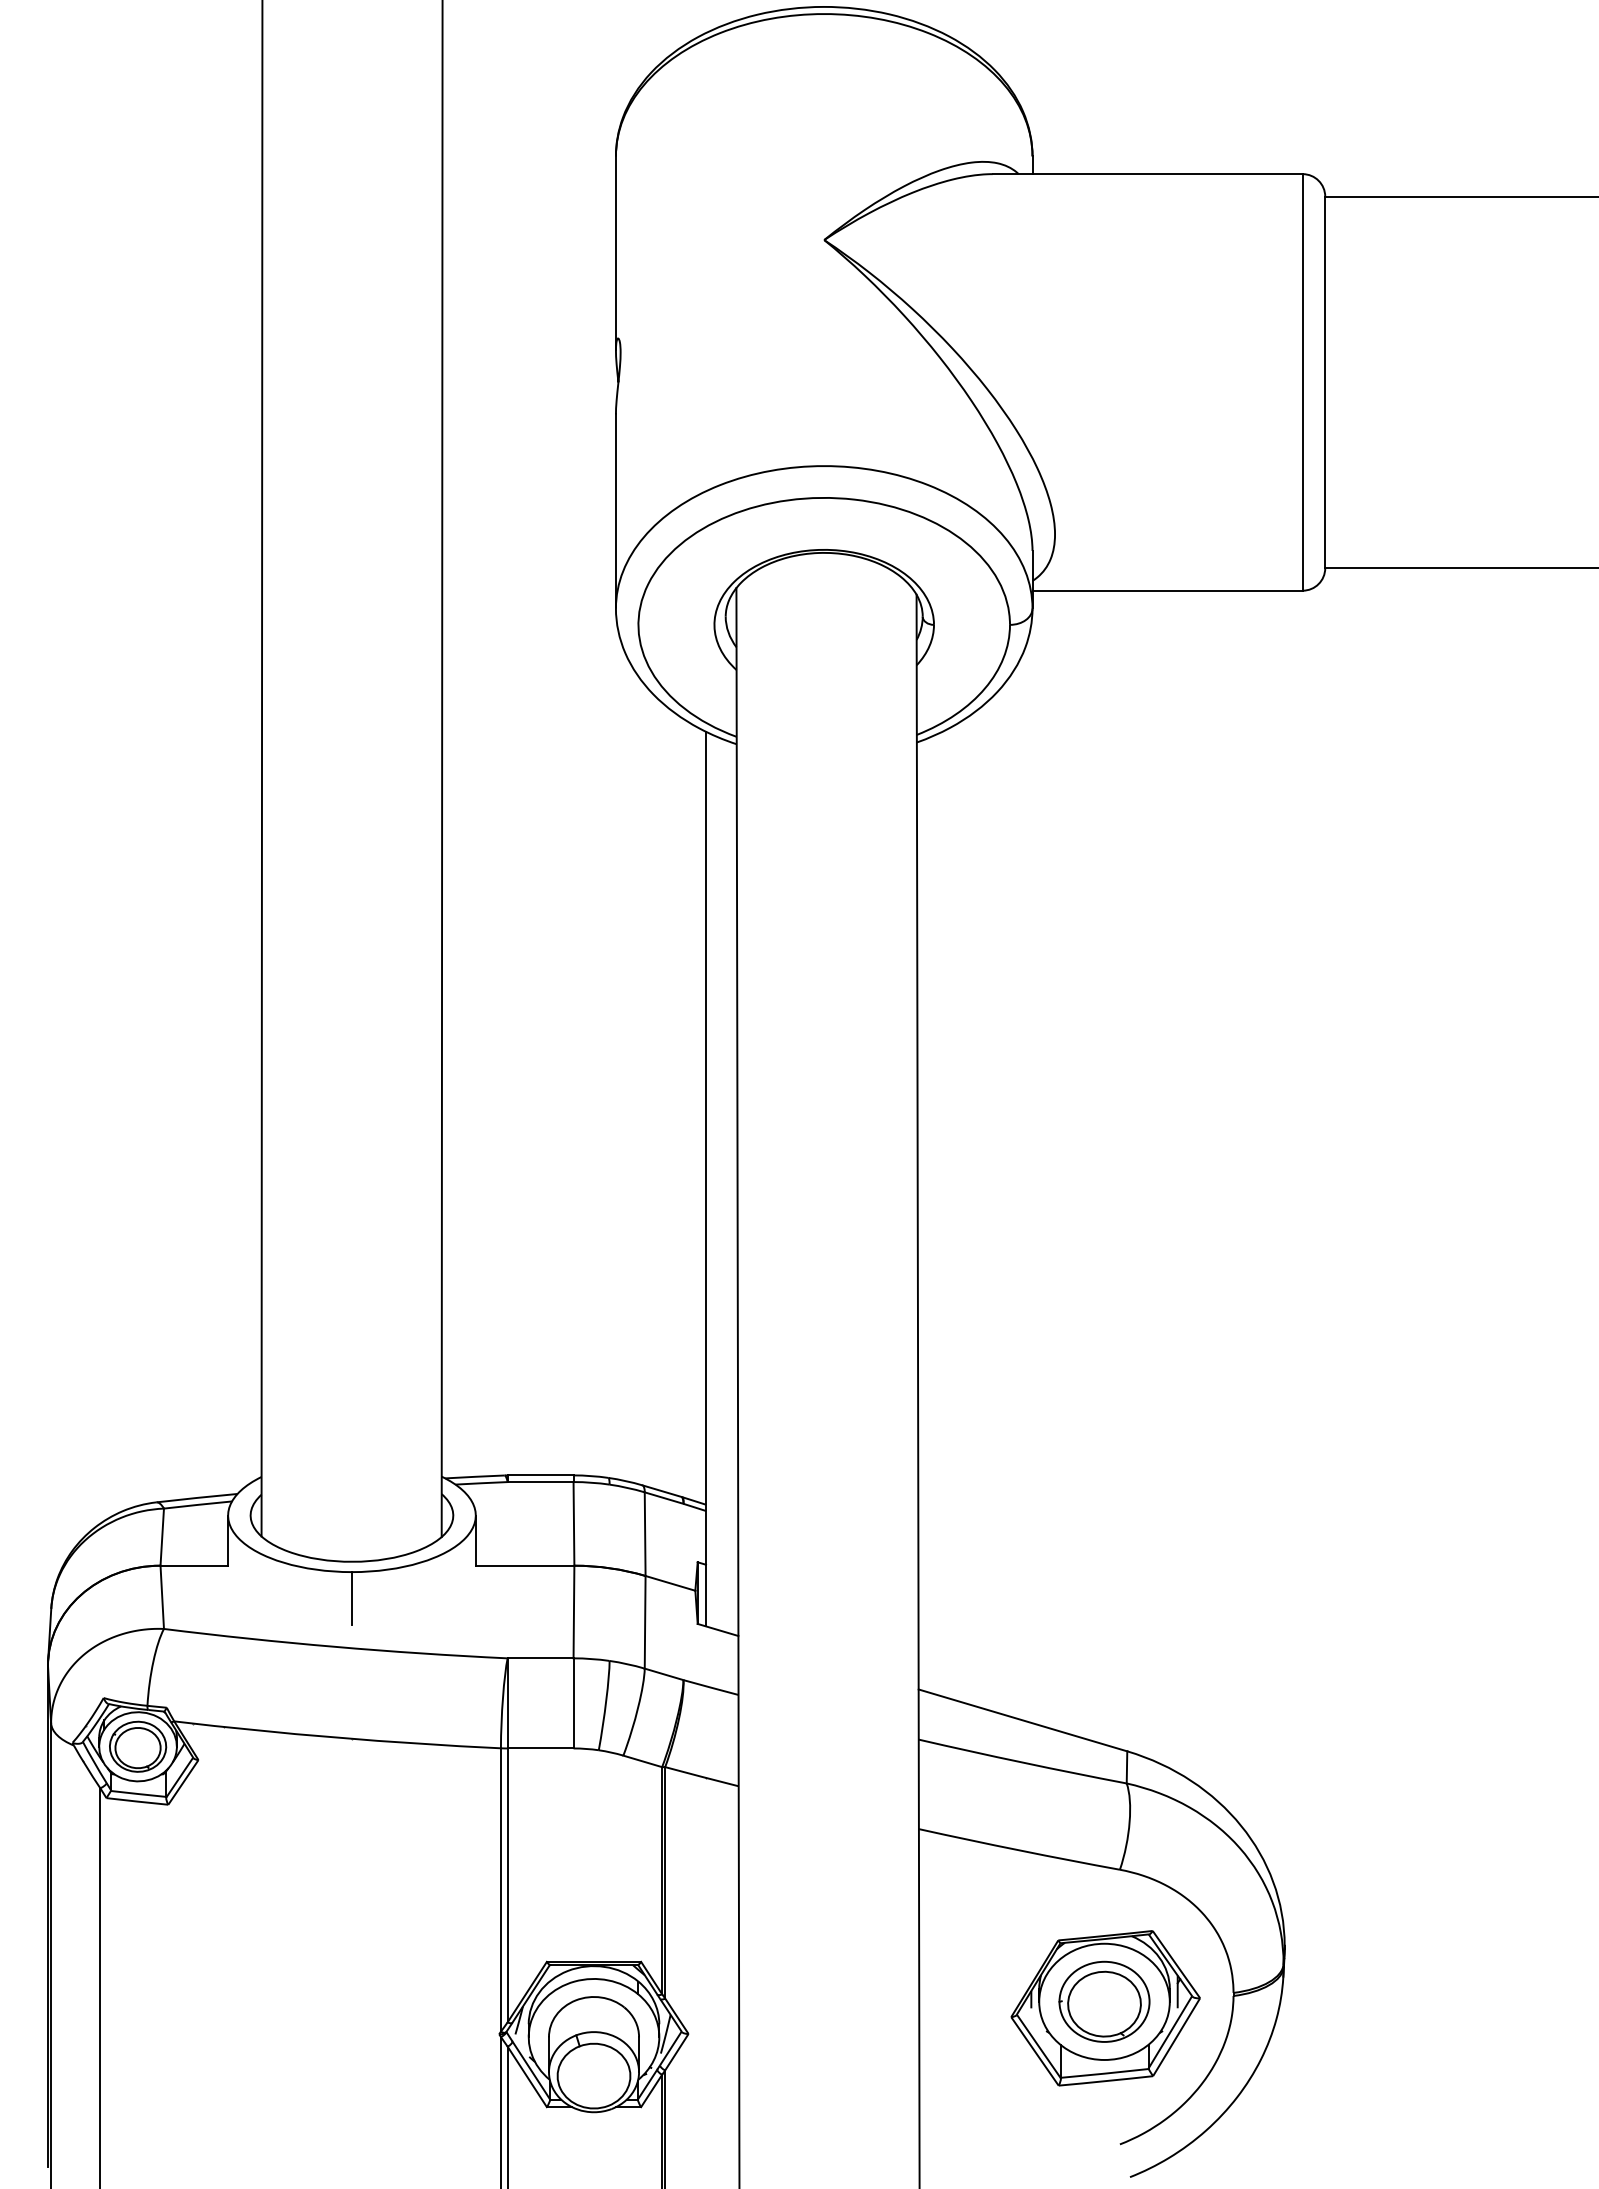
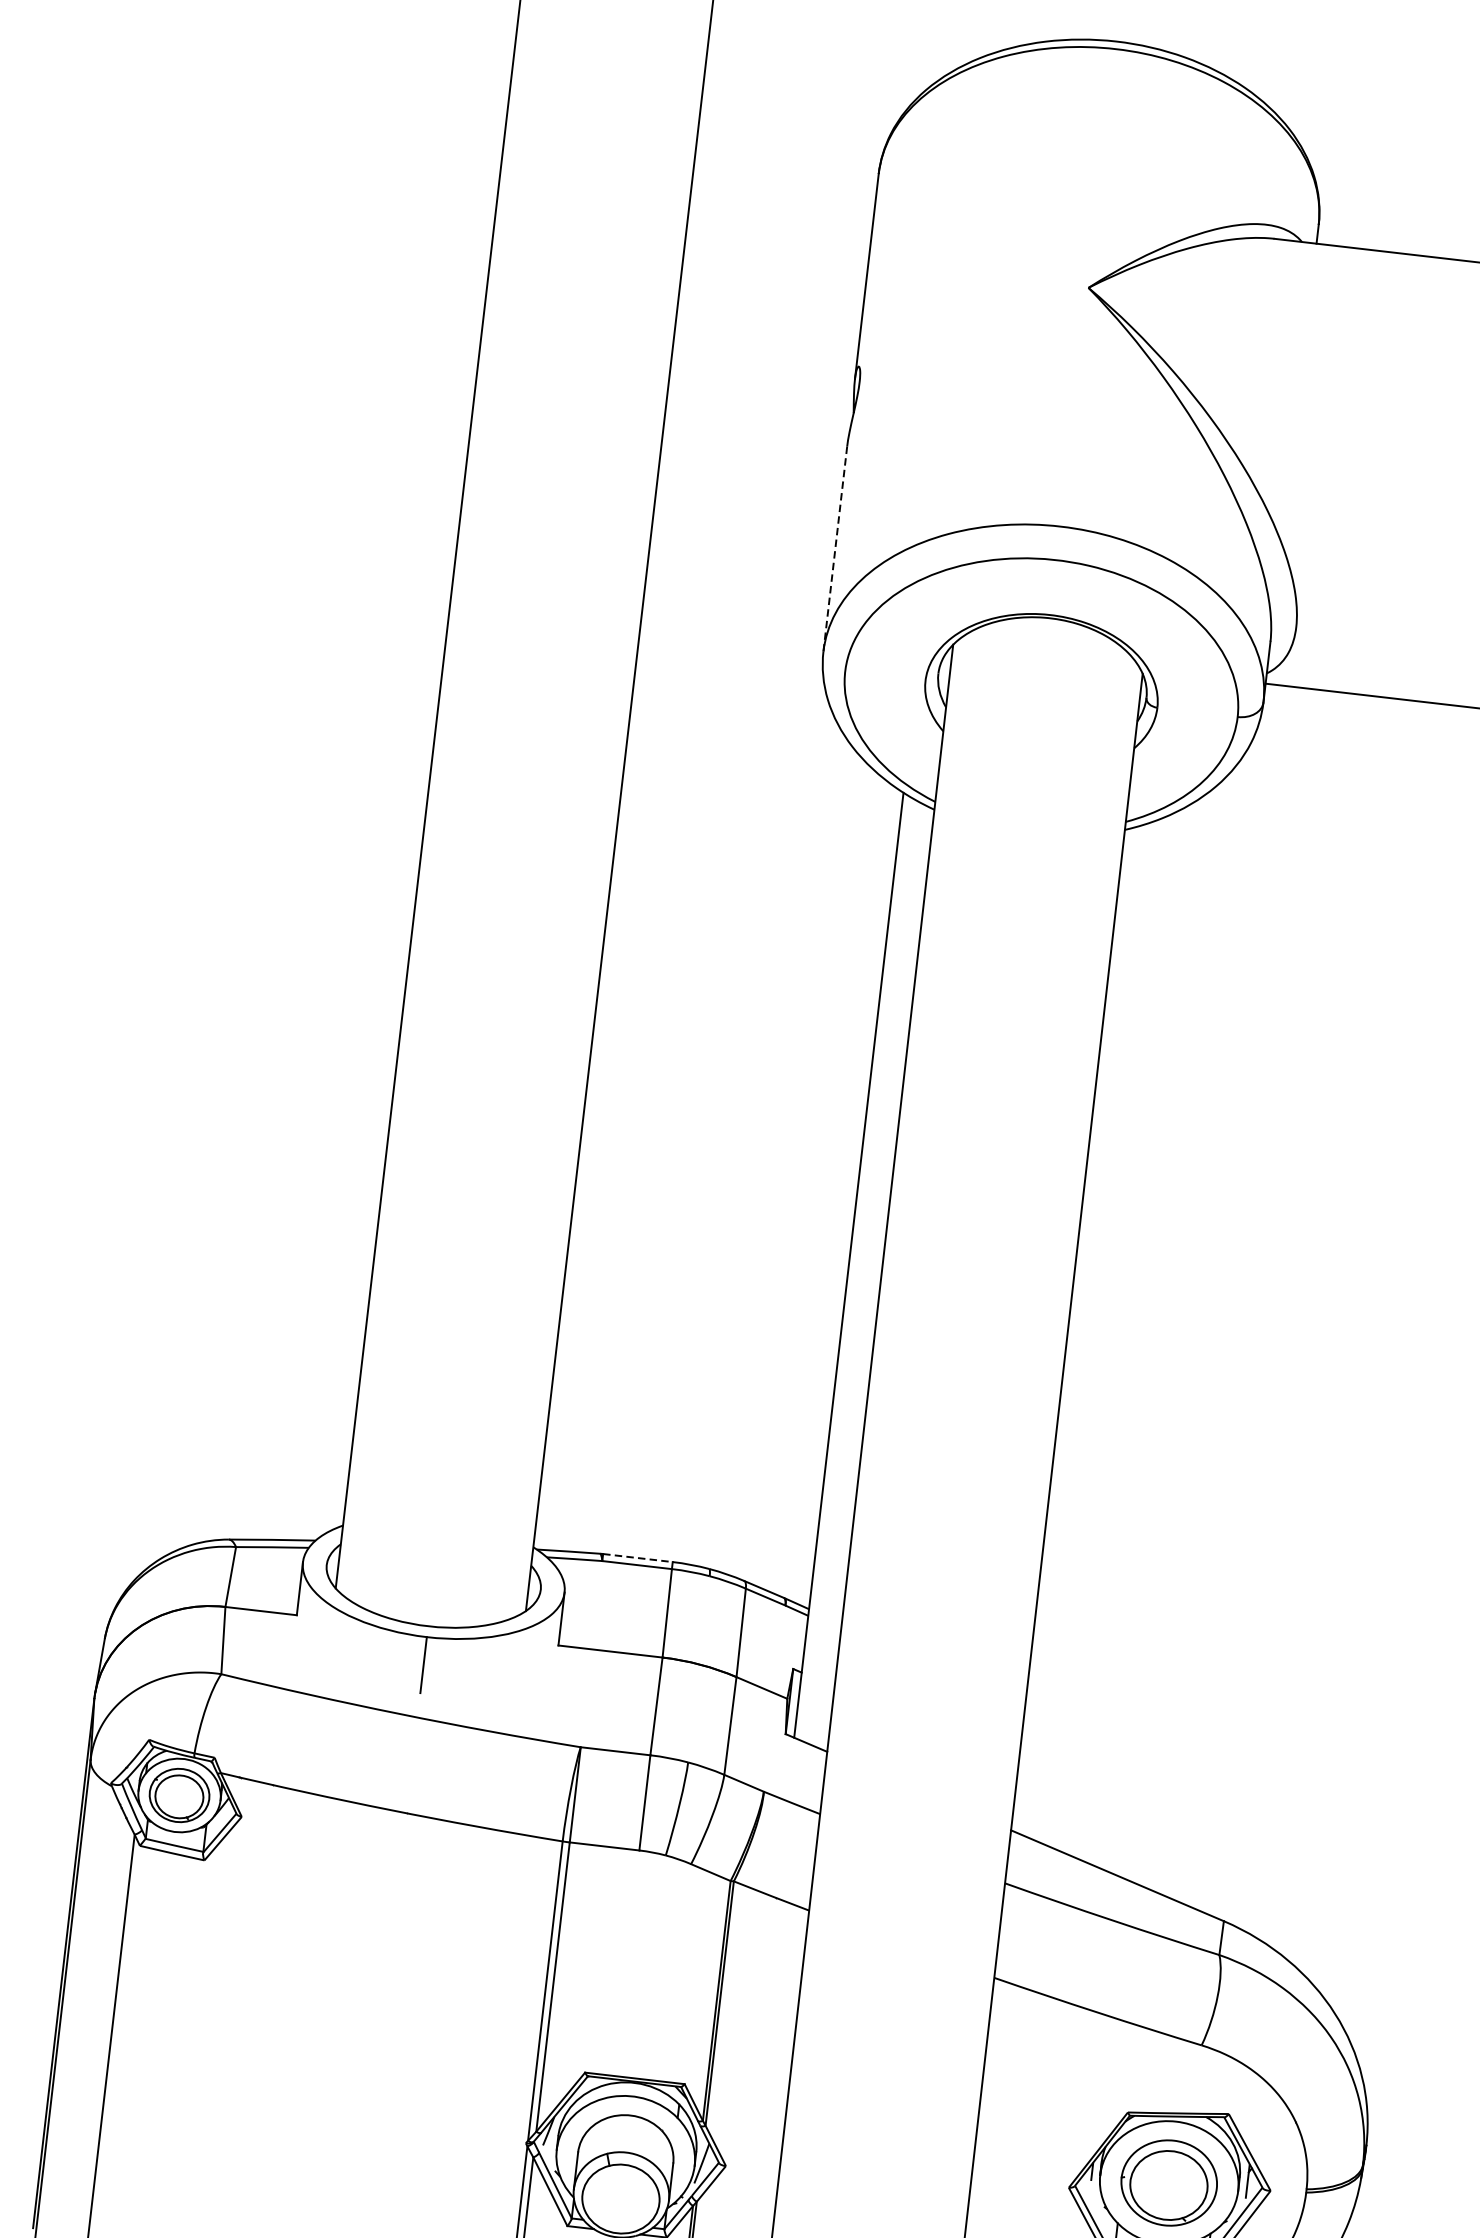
line: (615, 511) -> (834, 549), solid -> dashed
line: (540, 1475) -> (637, 1558), solid -> dashed

